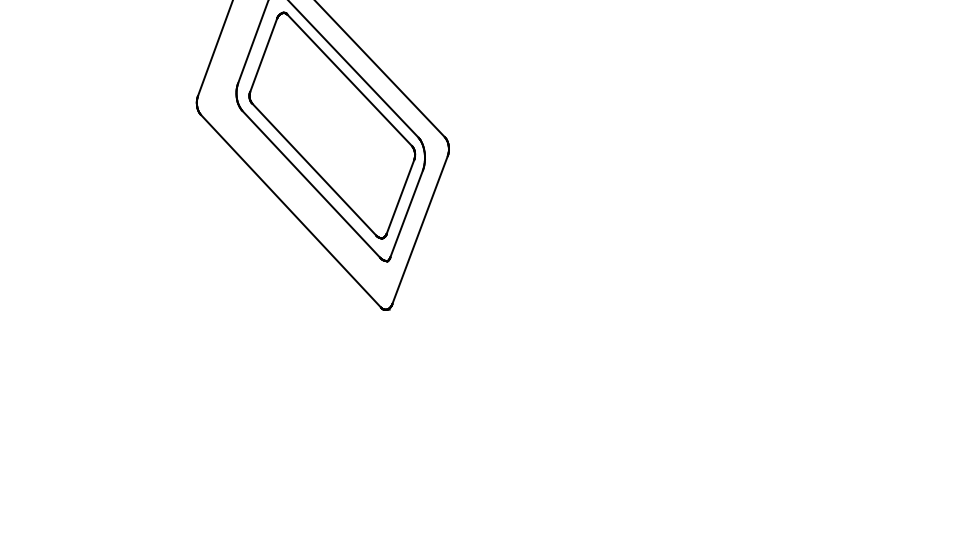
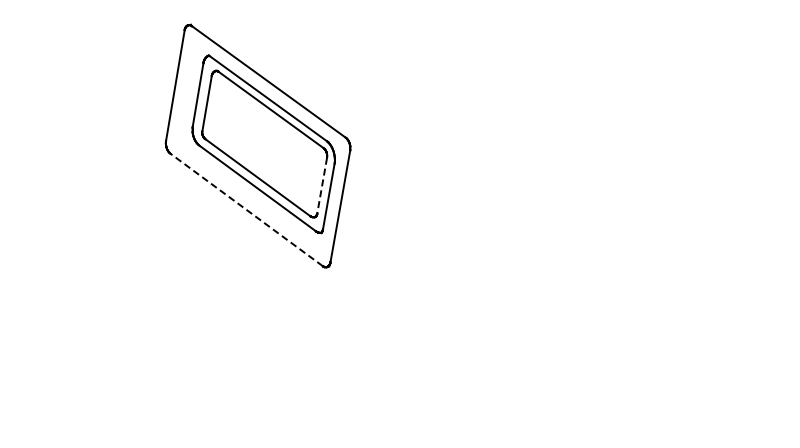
line: (400, 198) -> (322, 186), solid -> dashed
line: (290, 210) -> (246, 209), solid -> dashed

